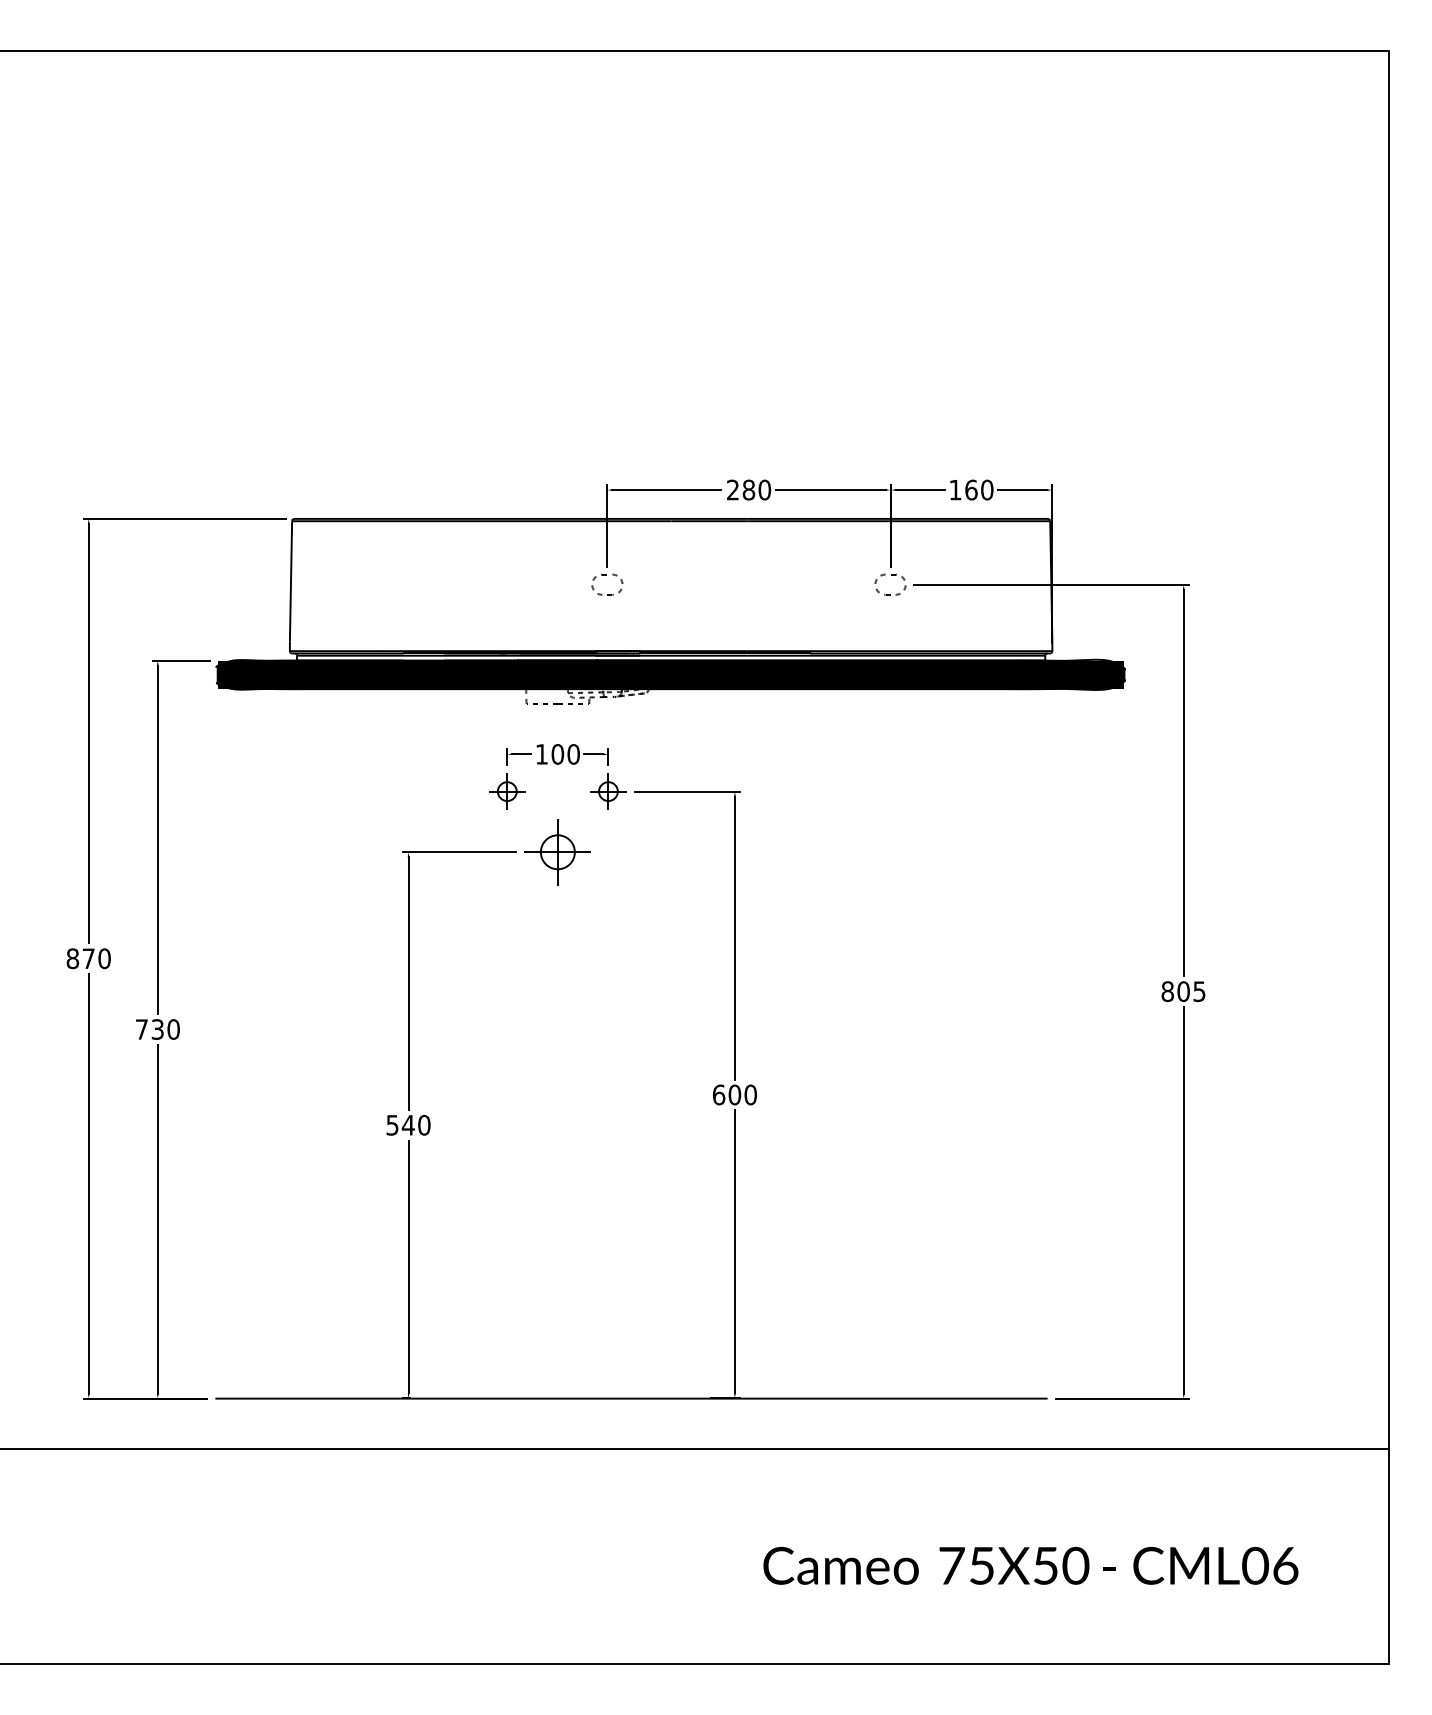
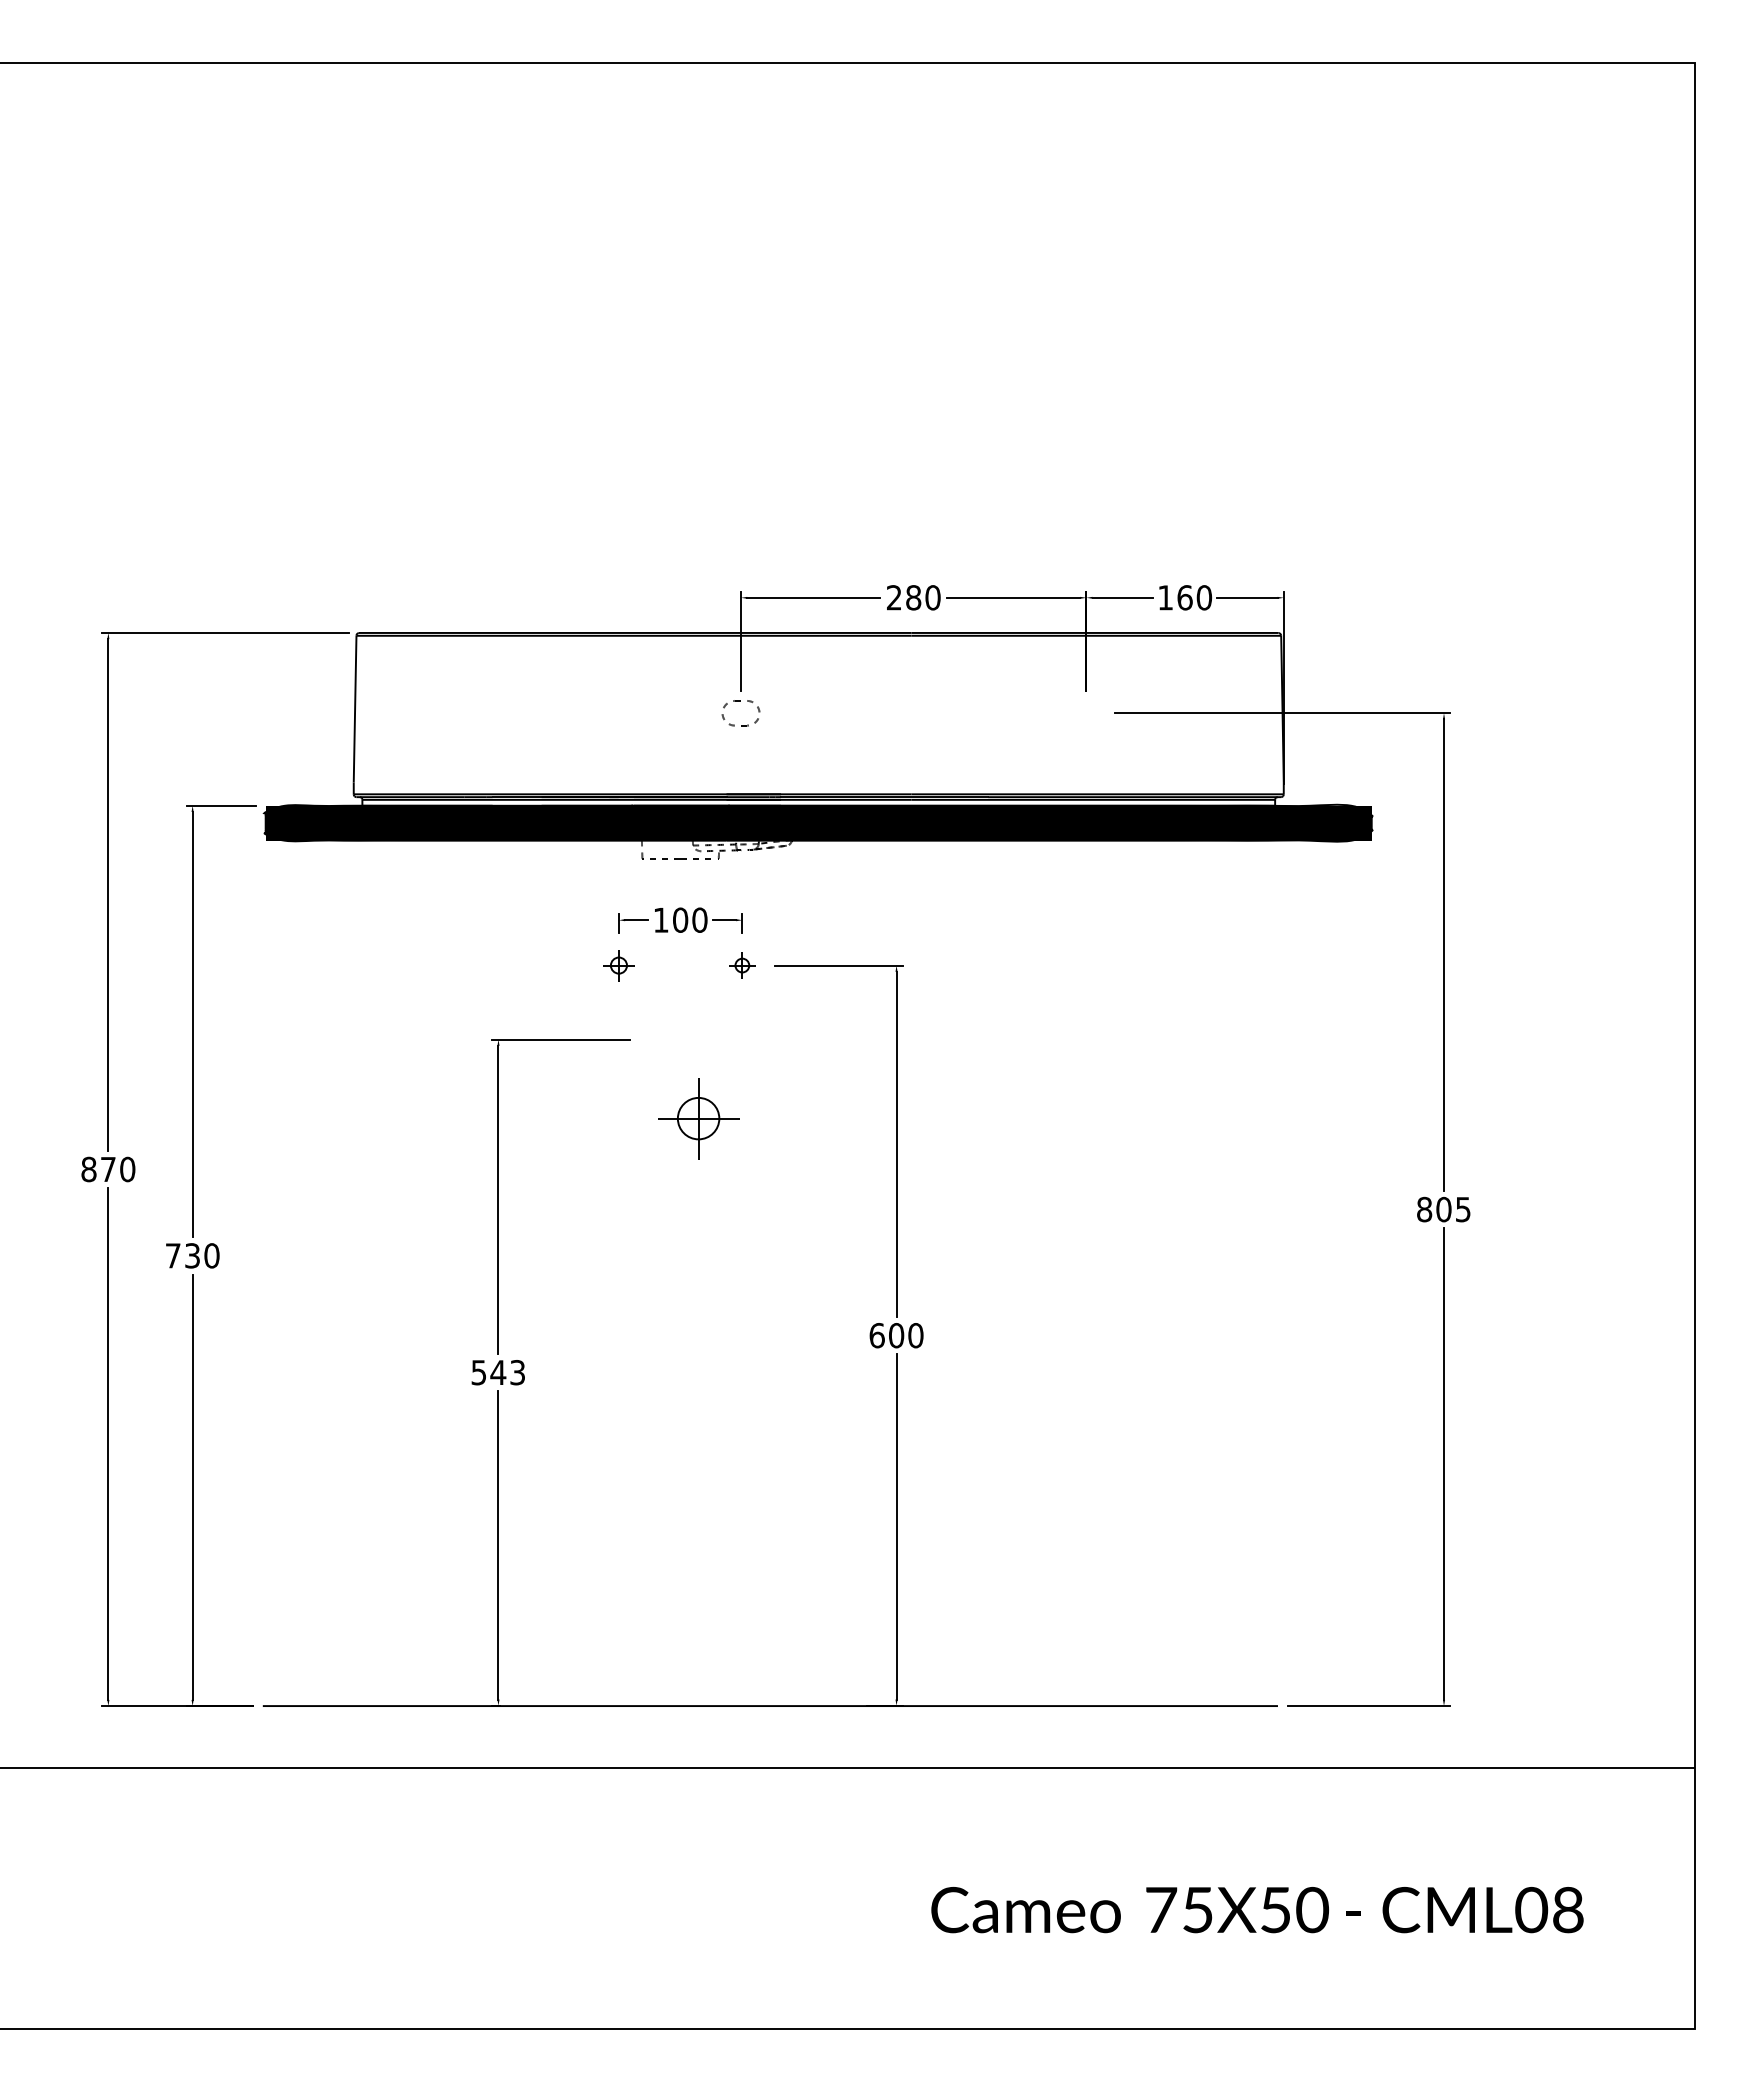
part: (890, 575) -> (1086, 701), removed
part: (506, 791) -> (618, 965), size x0.7
part: (608, 791) -> (742, 965), size x0.6
part: (557, 852) -> (698, 1118), moved
text: (424, 1125) -> (517, 1372), 540 -> 543
text: (1285, 1565) -> (1568, 1909), CML06 -> CML08

